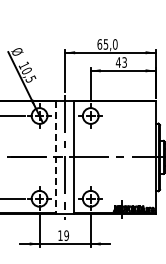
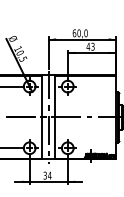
text: (105, 44) -> (78, 33), 65,0 -> 60,0
line: (56, 157) -> (42, 117), dashed -> solid
text: (63, 235) -> (47, 175), 19 -> 34

